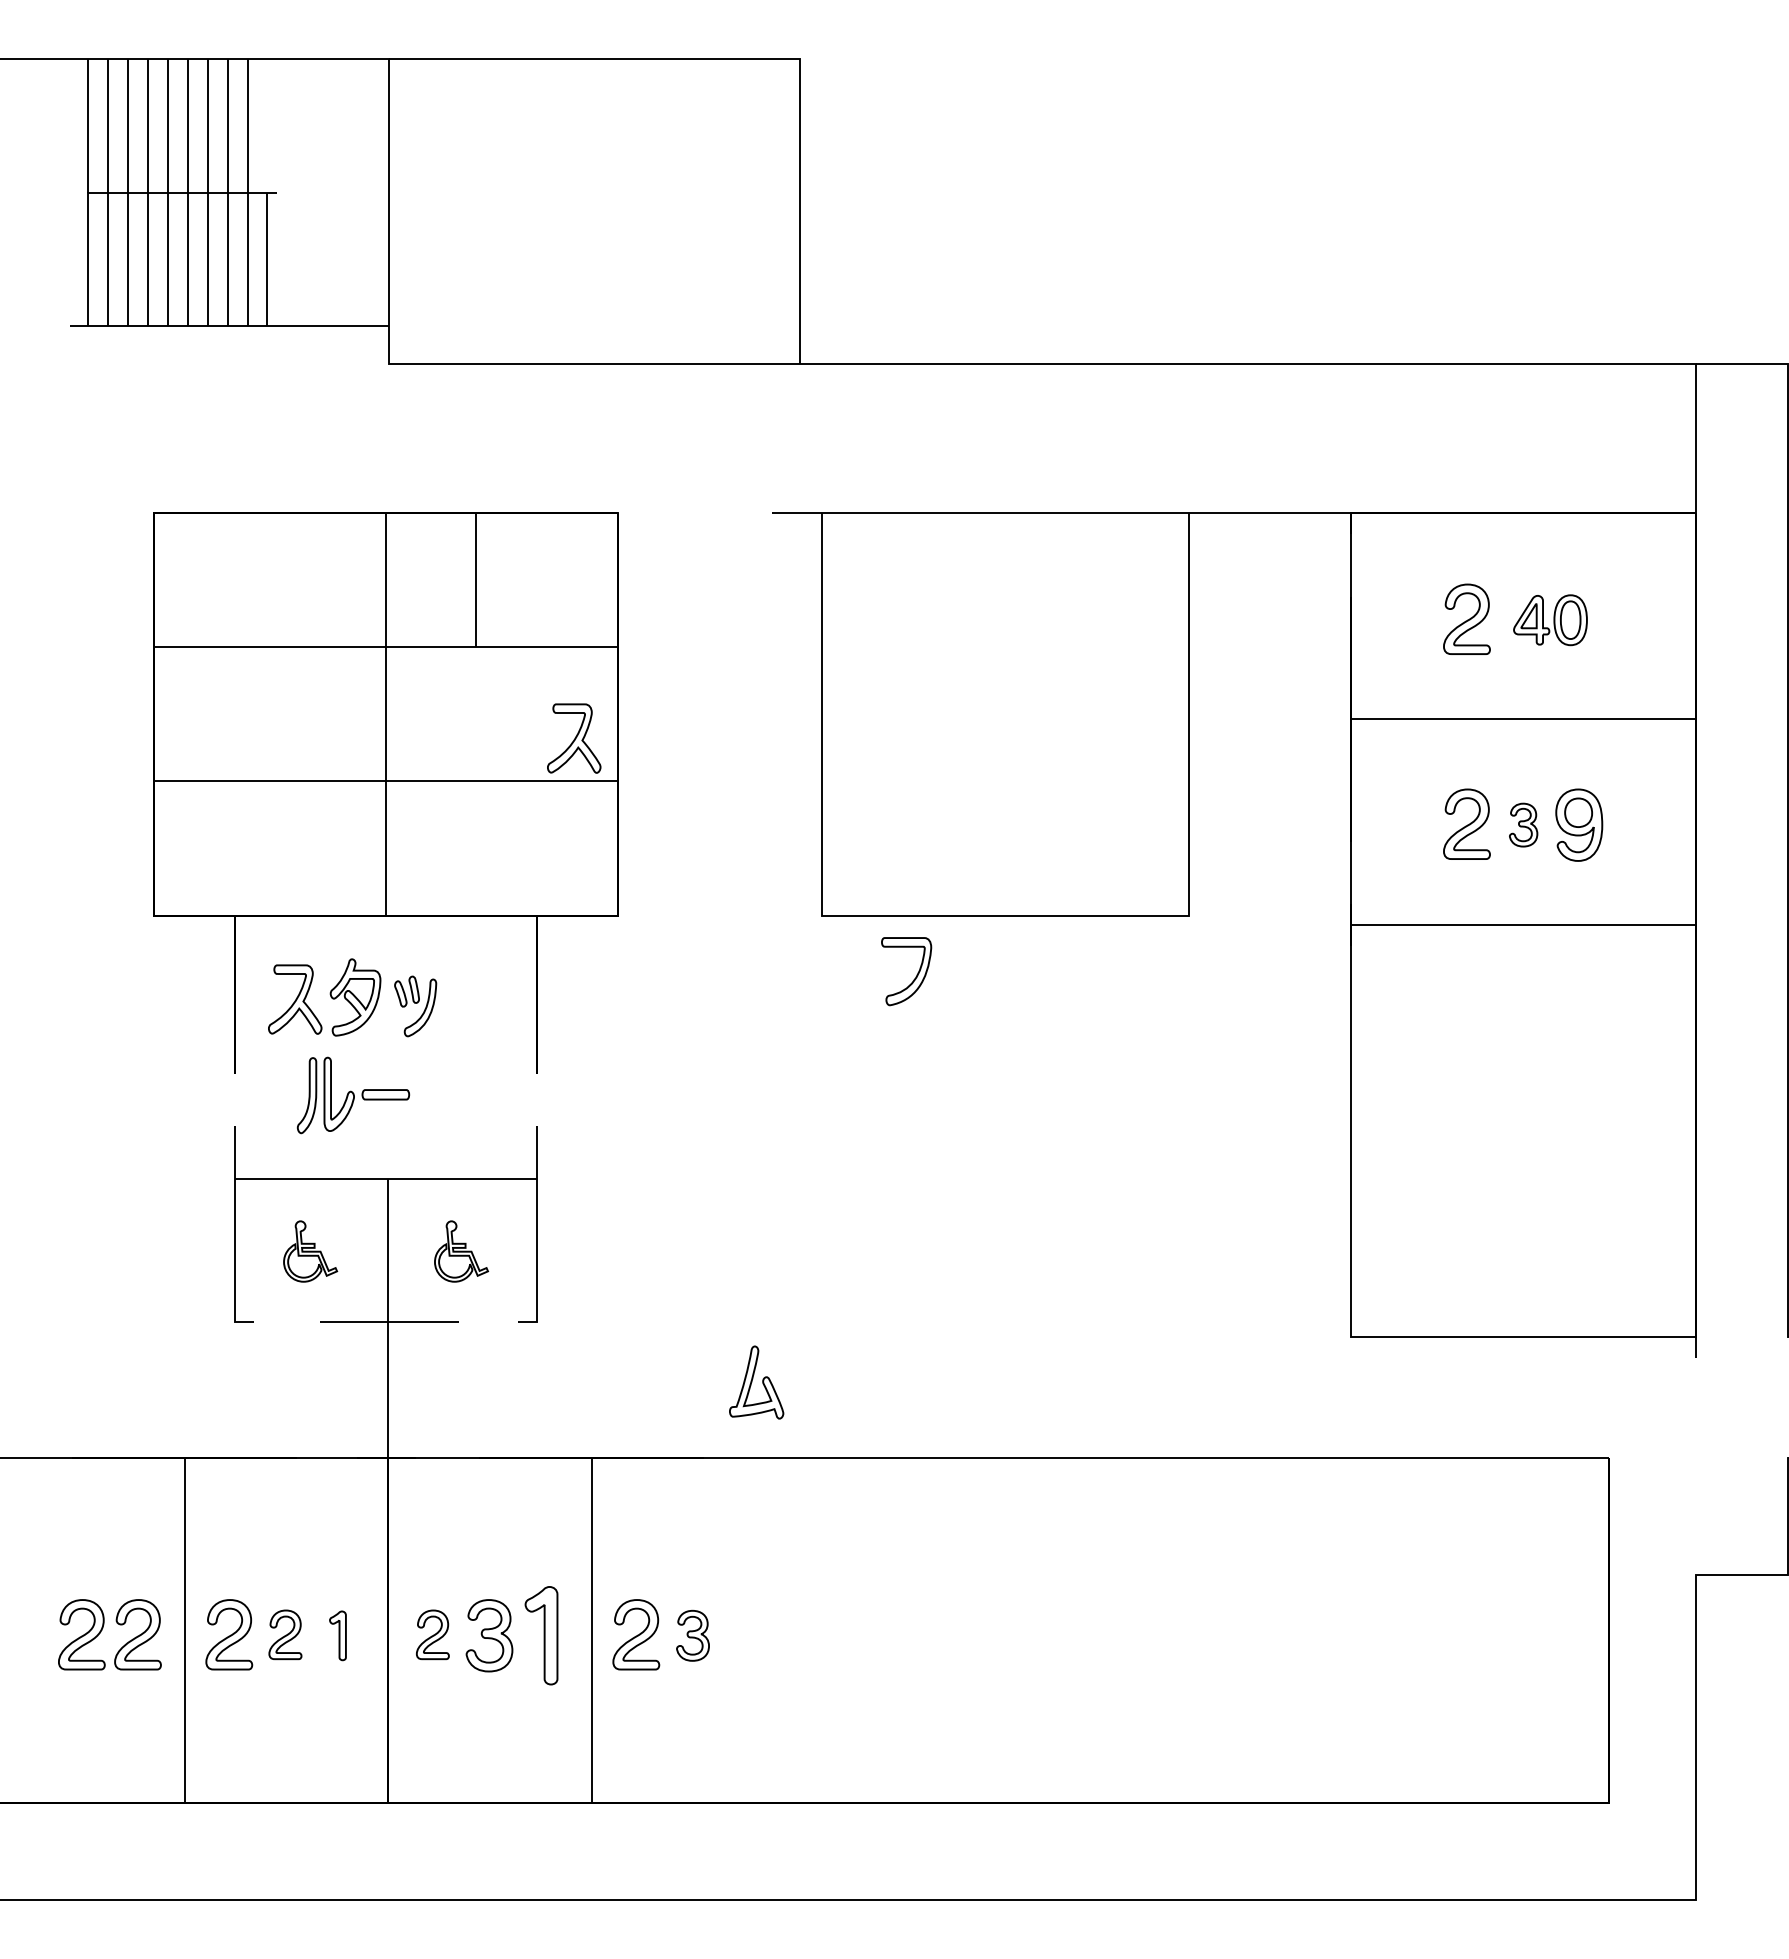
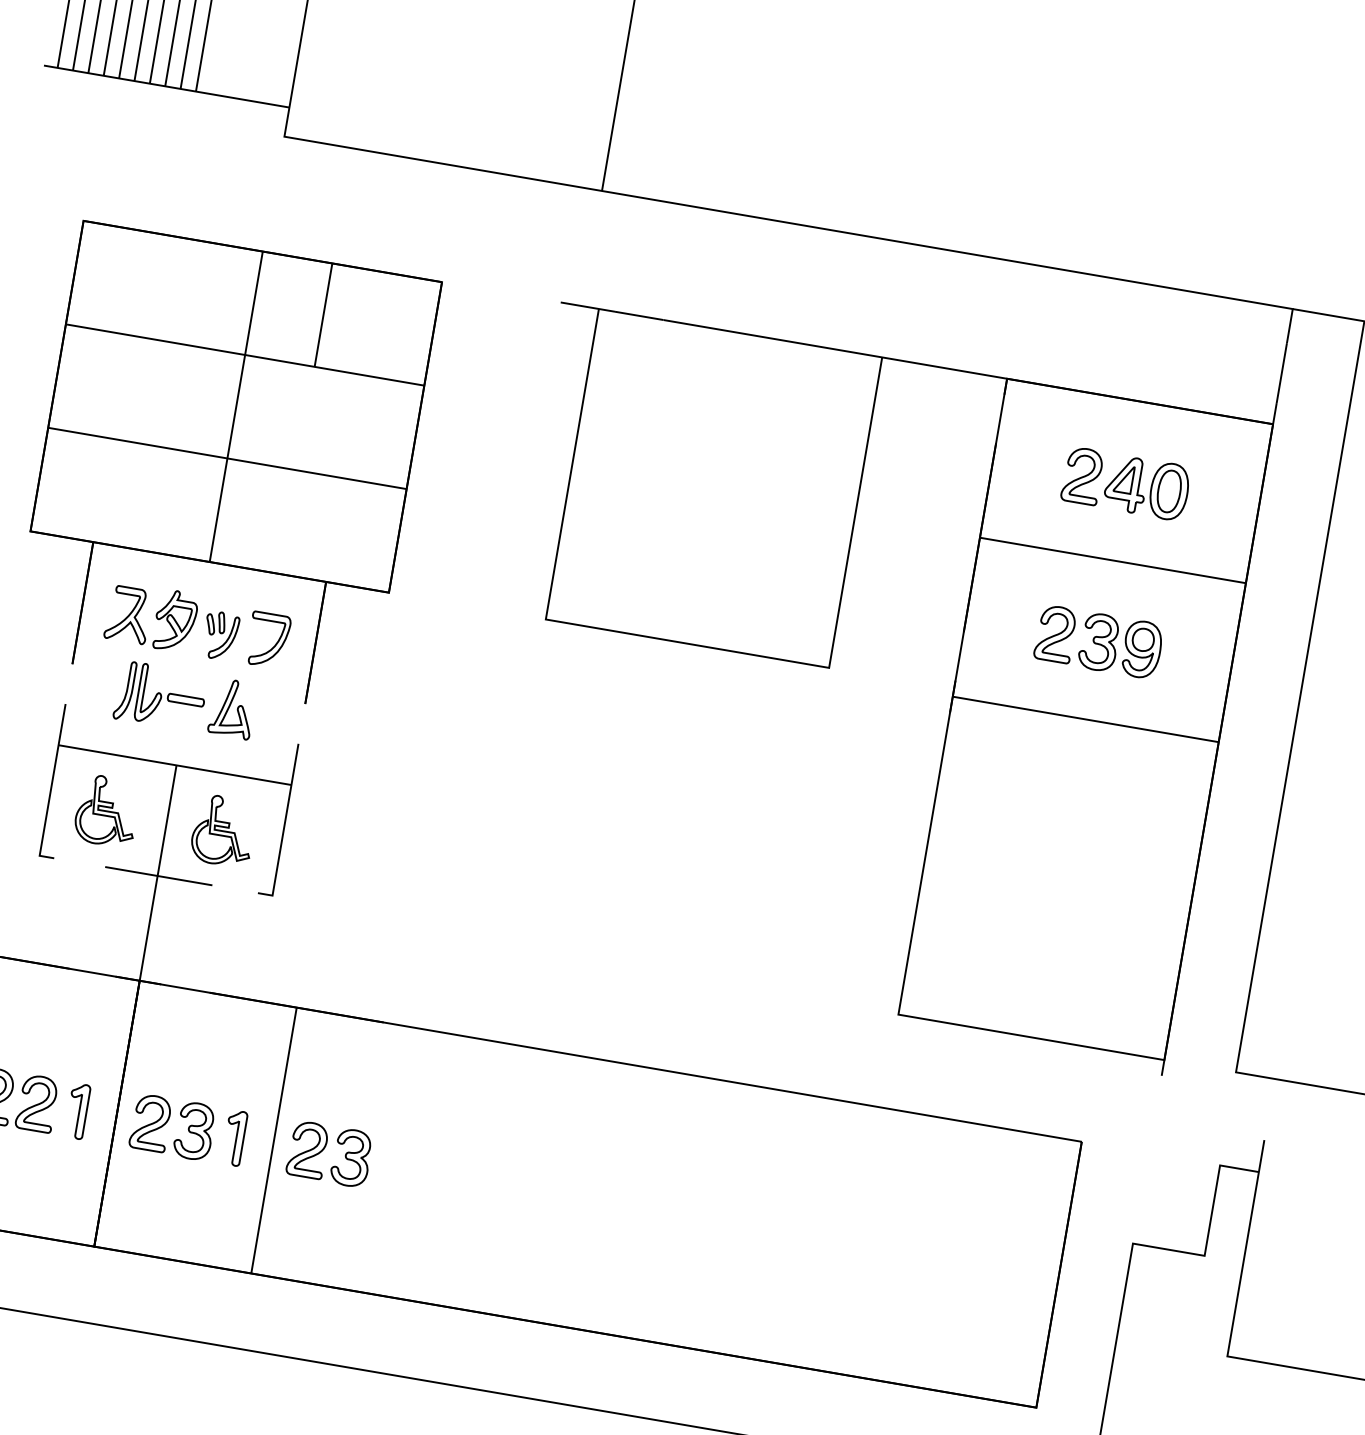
part: (1550, 619) -> (1147, 487), size x1.43
part: (574, 738) -> (378, 450), removed
part: (1523, 824) -> (1099, 641), size x1.67
part: (915, 976) -> (274, 645), moved
part: (310, 1251) -> (107, 811), size x1.43
part: (461, 1251) -> (223, 831), size x1.43
part: (756, 1382) -> (232, 708), moved
part: (285, 1634) -> (37, 1103), size x1.43
part: (432, 1634) -> (150, 1122), size x1.43
part: (337, 1635) -> (77, 1110), size x1.43
part: (541, 1635) -> (234, 1137), size x0.71
part: (692, 1635) -> (351, 1157), size x1.43

